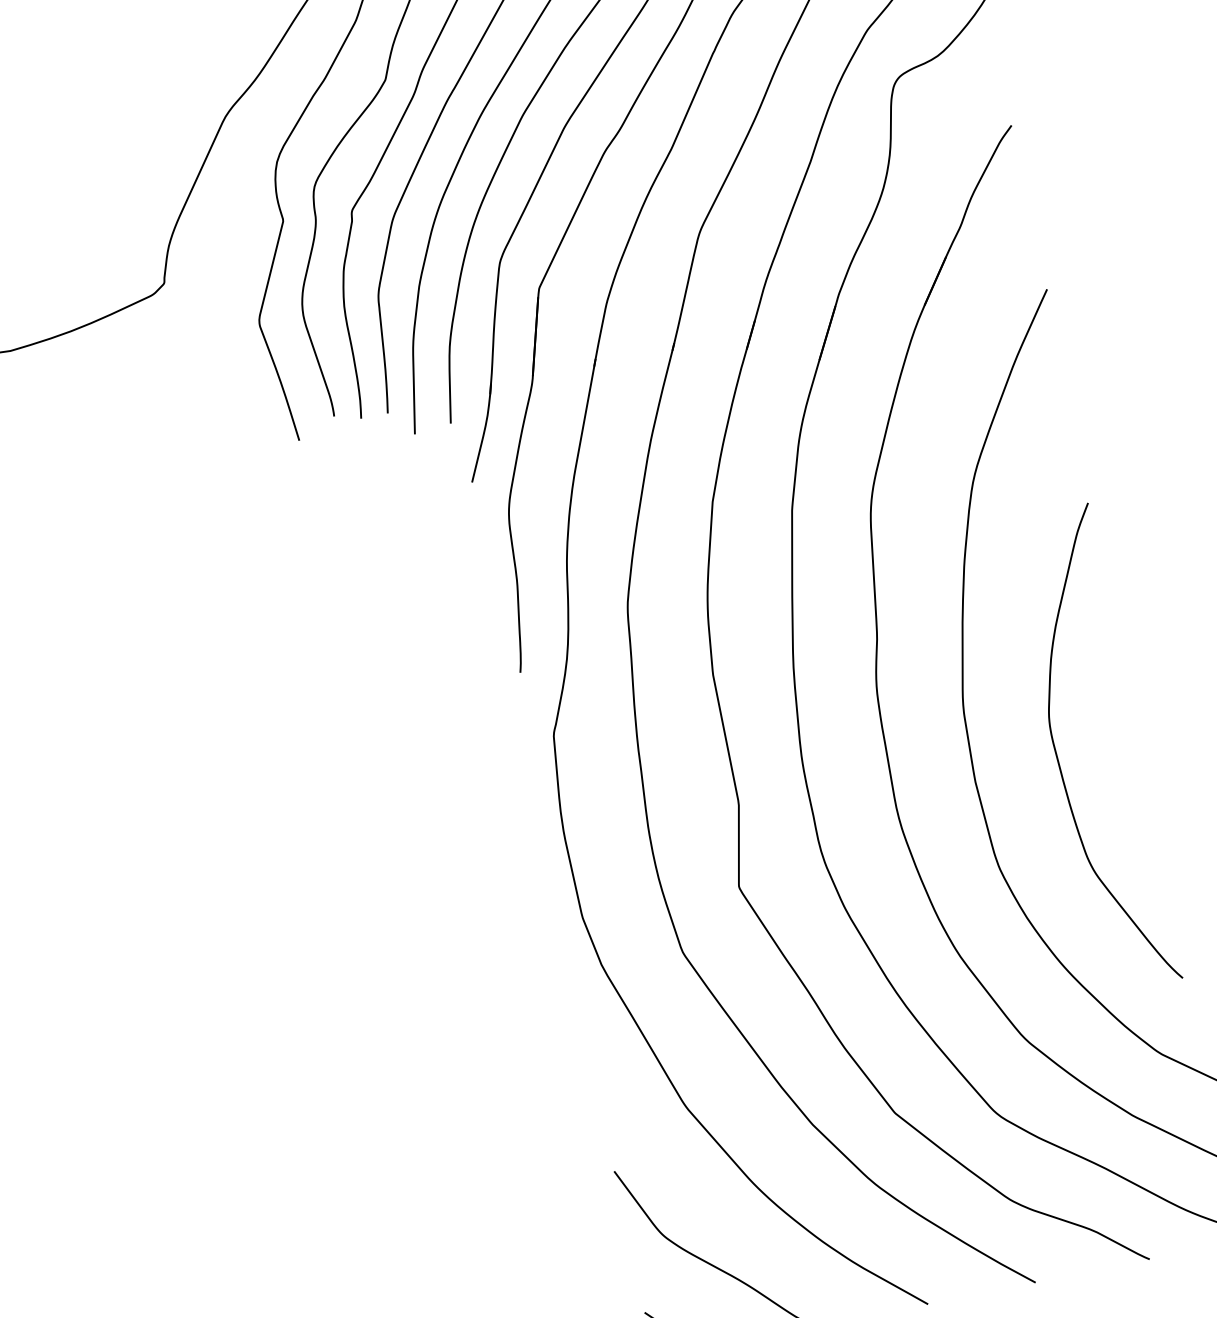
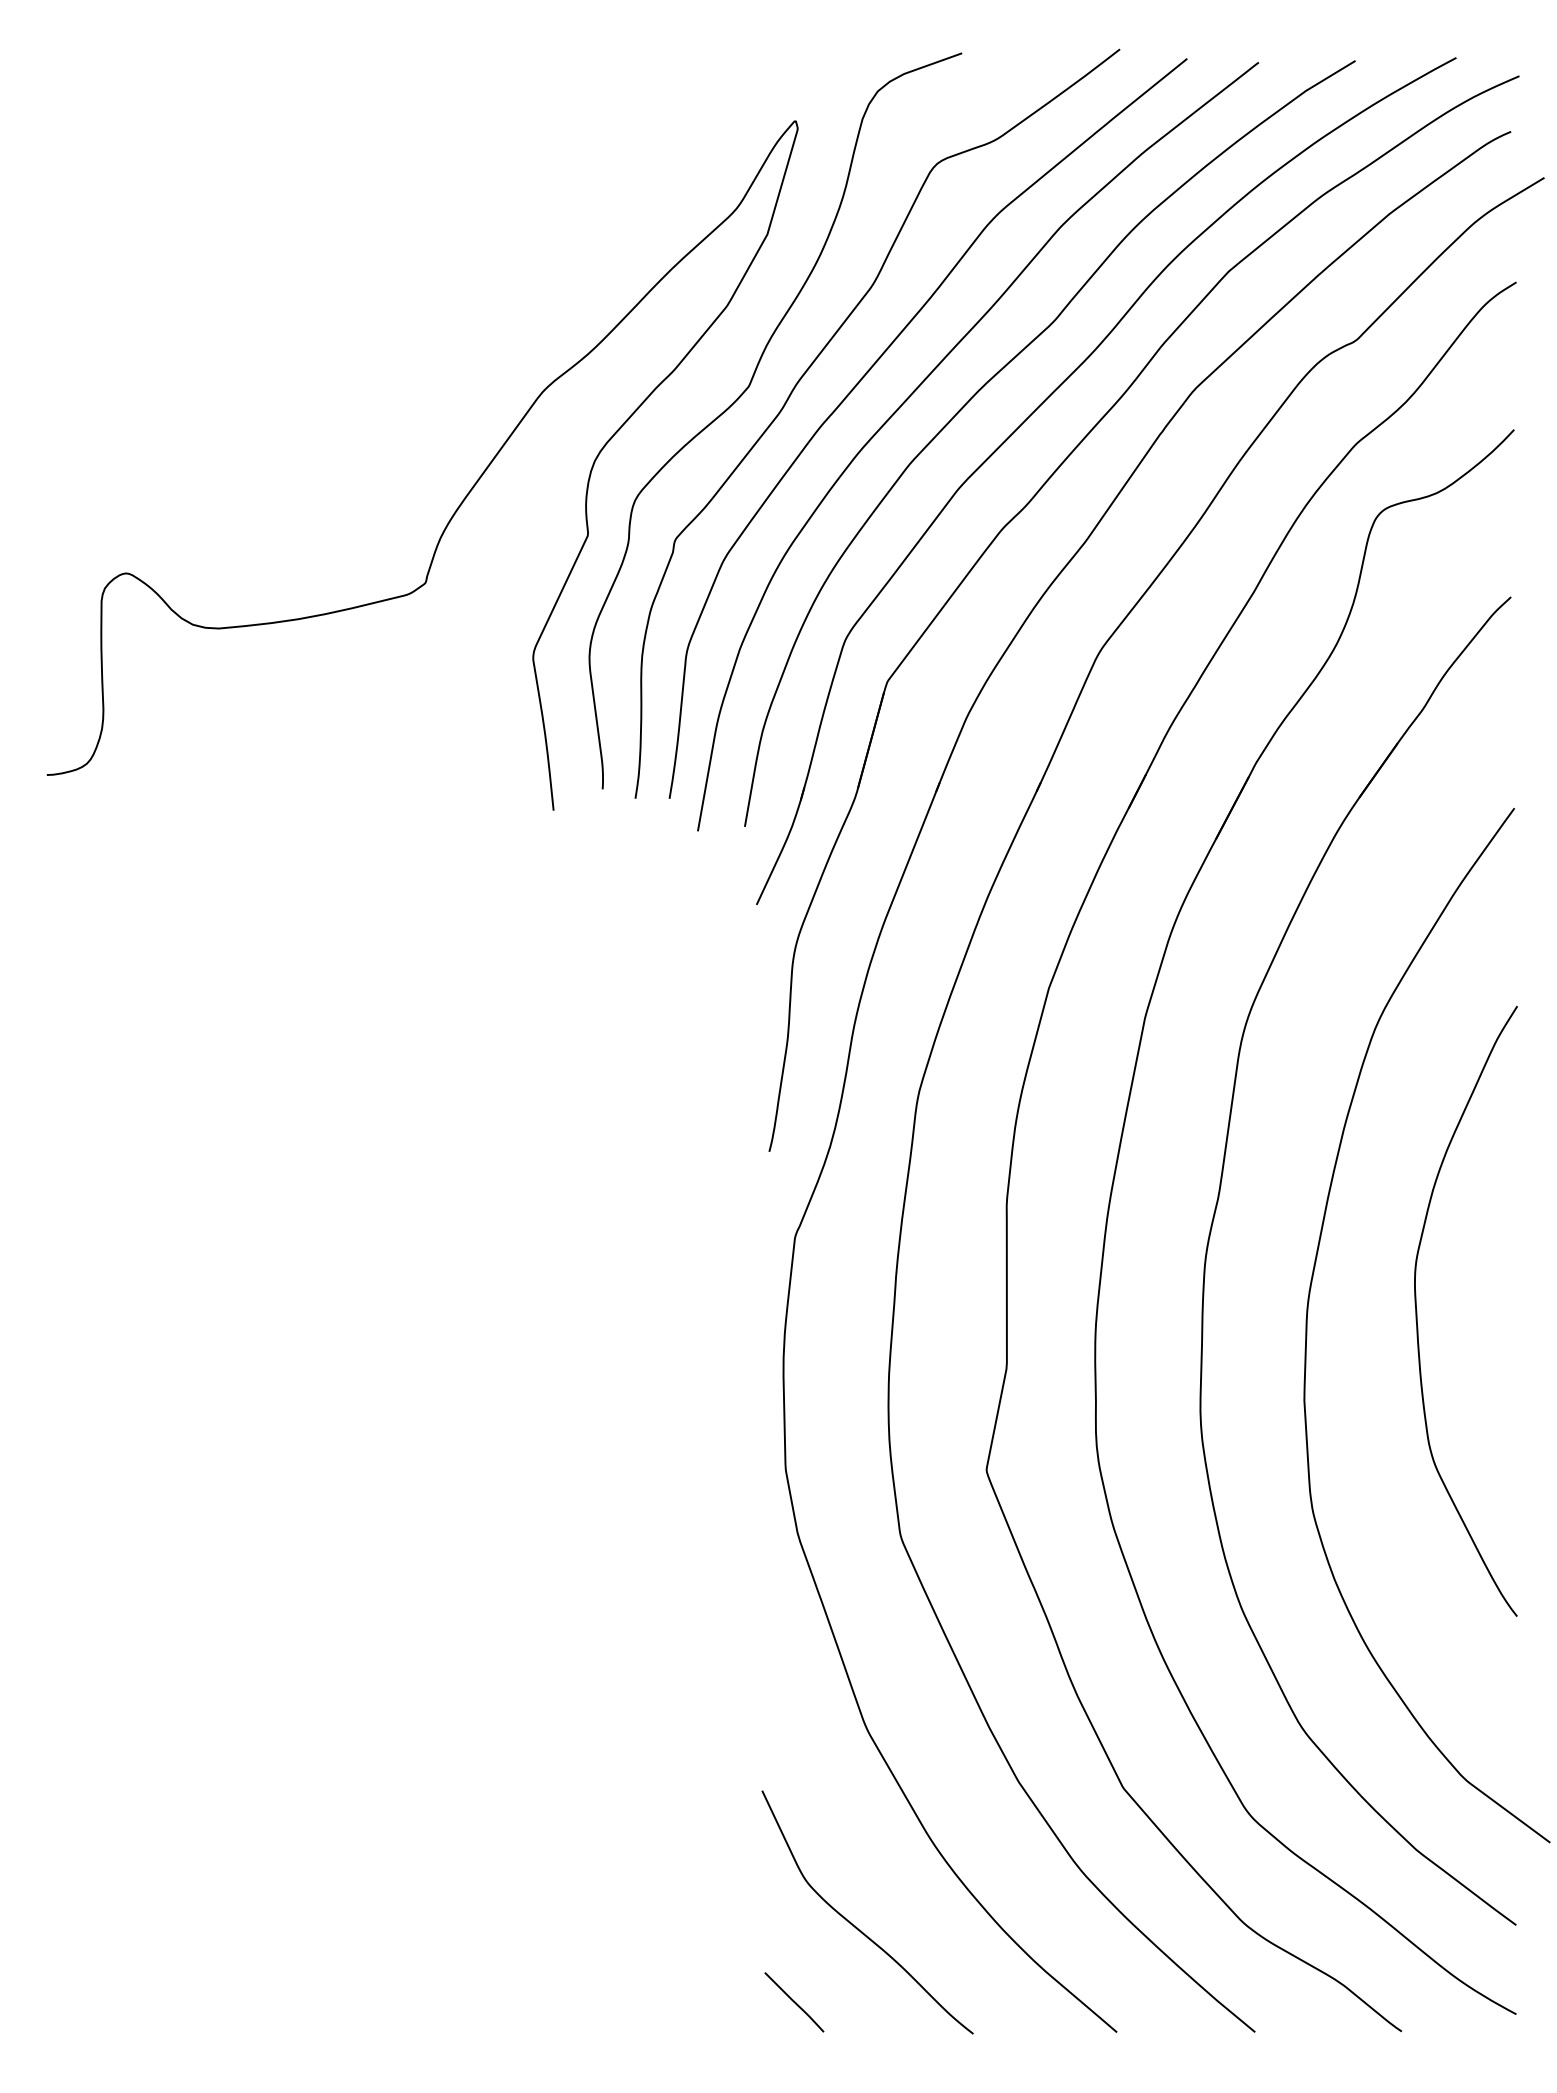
curve: (1057, 756) -> (1417, 1311), moved

